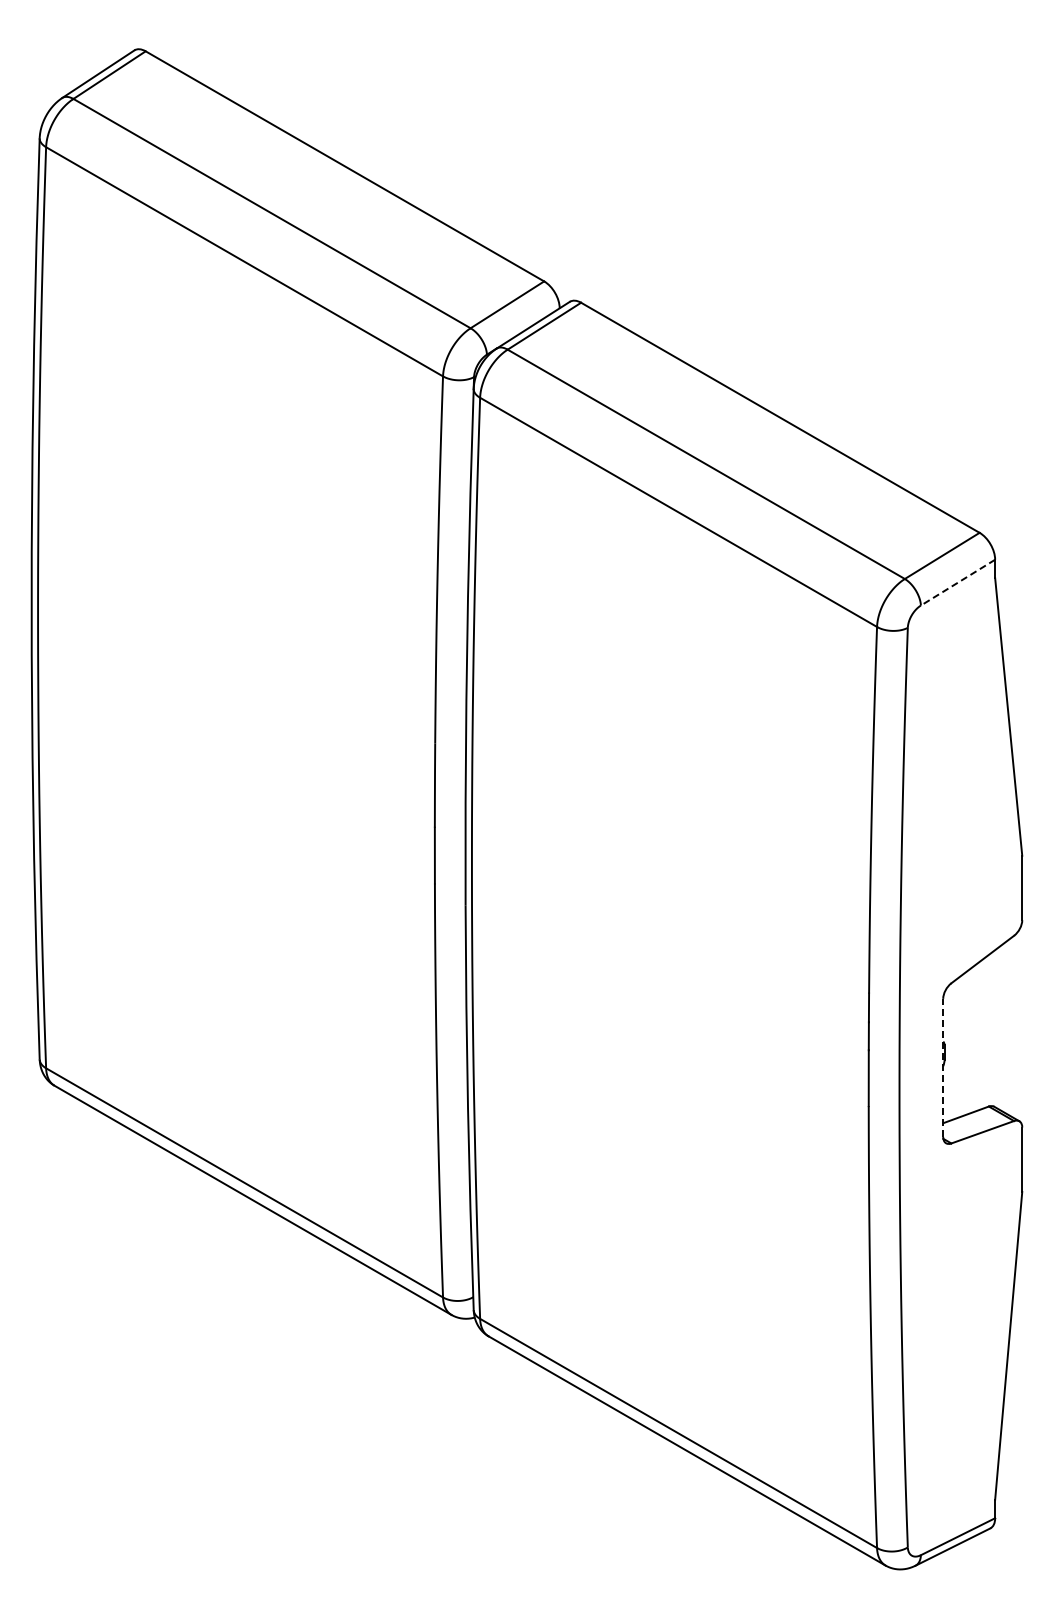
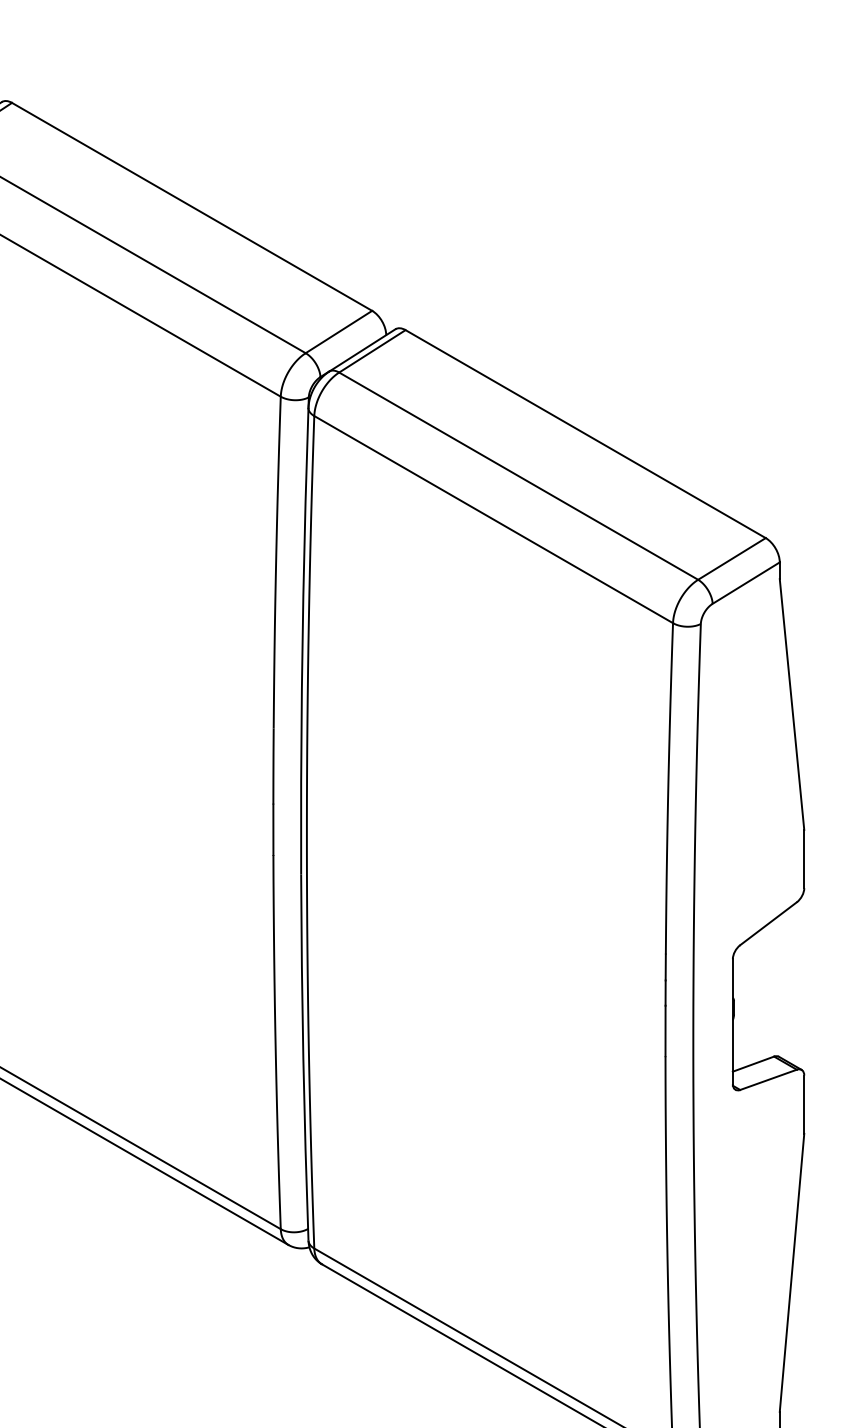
line: (958, 582) -> (746, 582), dashed -> solid
line: (943, 1067) -> (733, 1021), dashed -> solid

